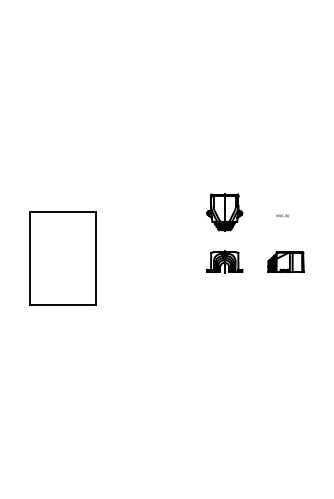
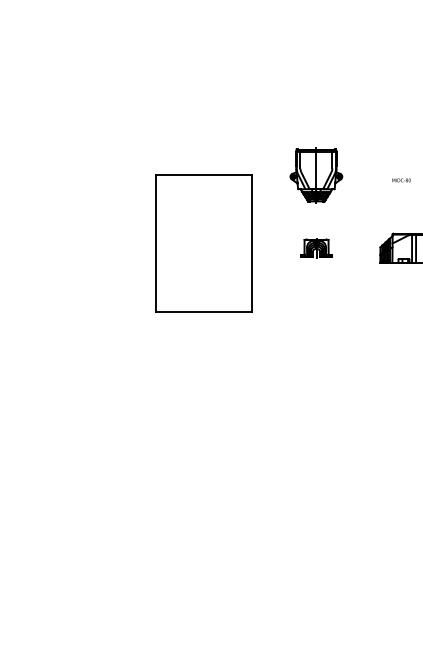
part: (62, 258) -> (203, 242), moved
part: (224, 261) -> (316, 247), size x0.6

